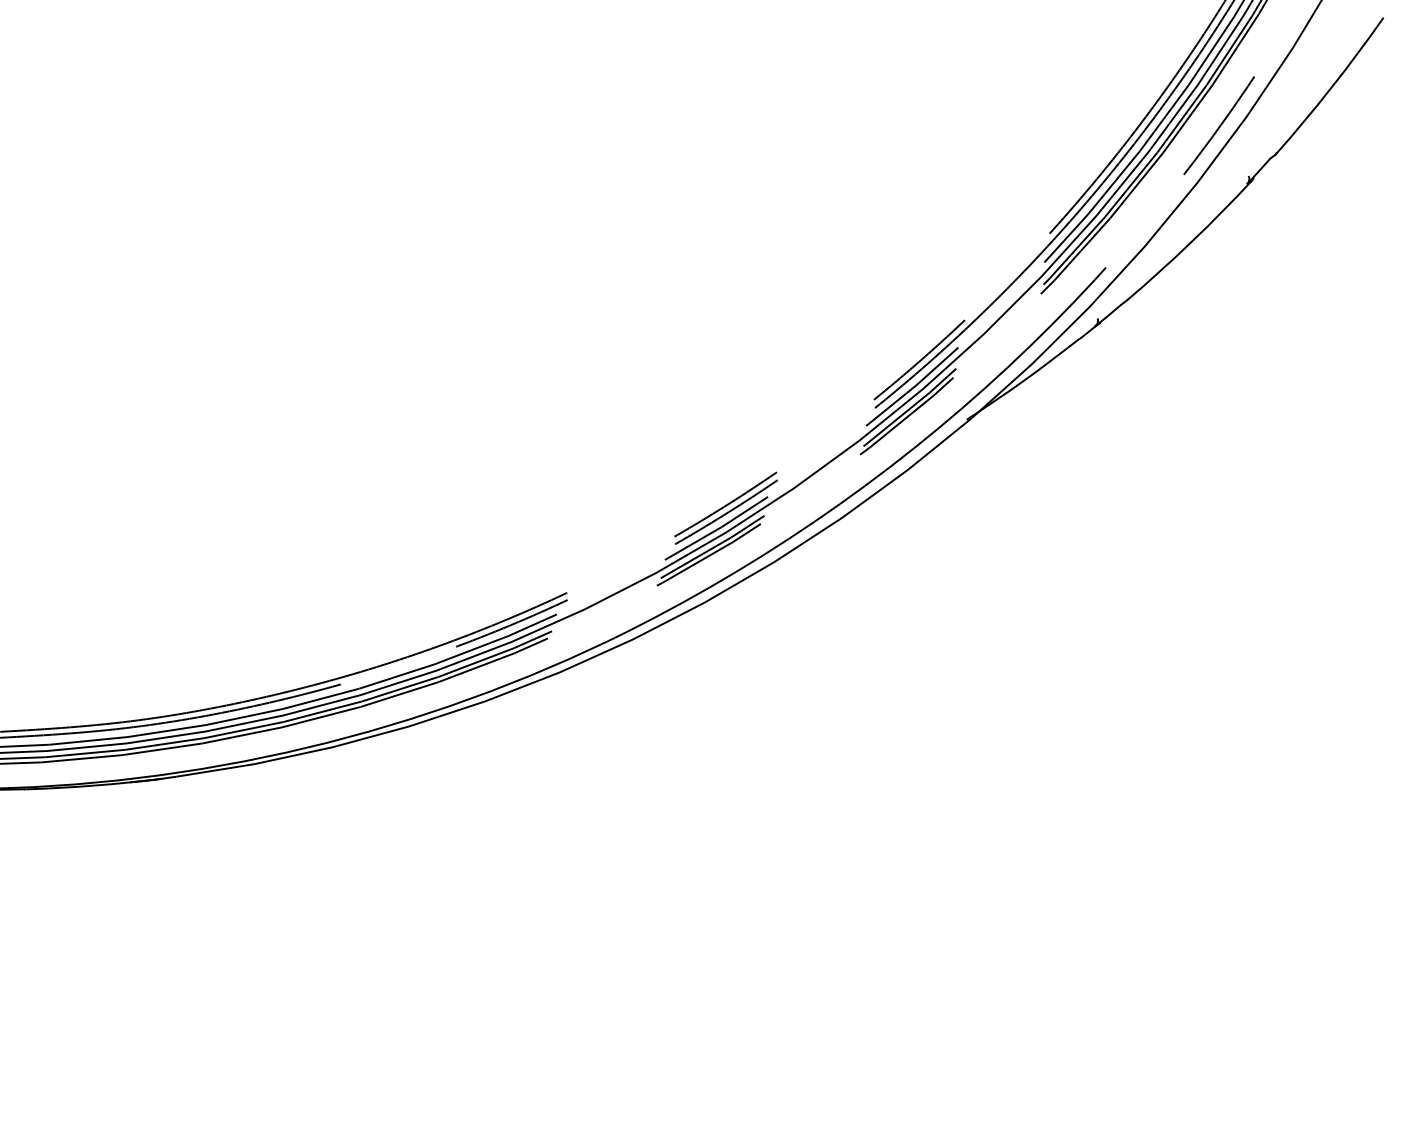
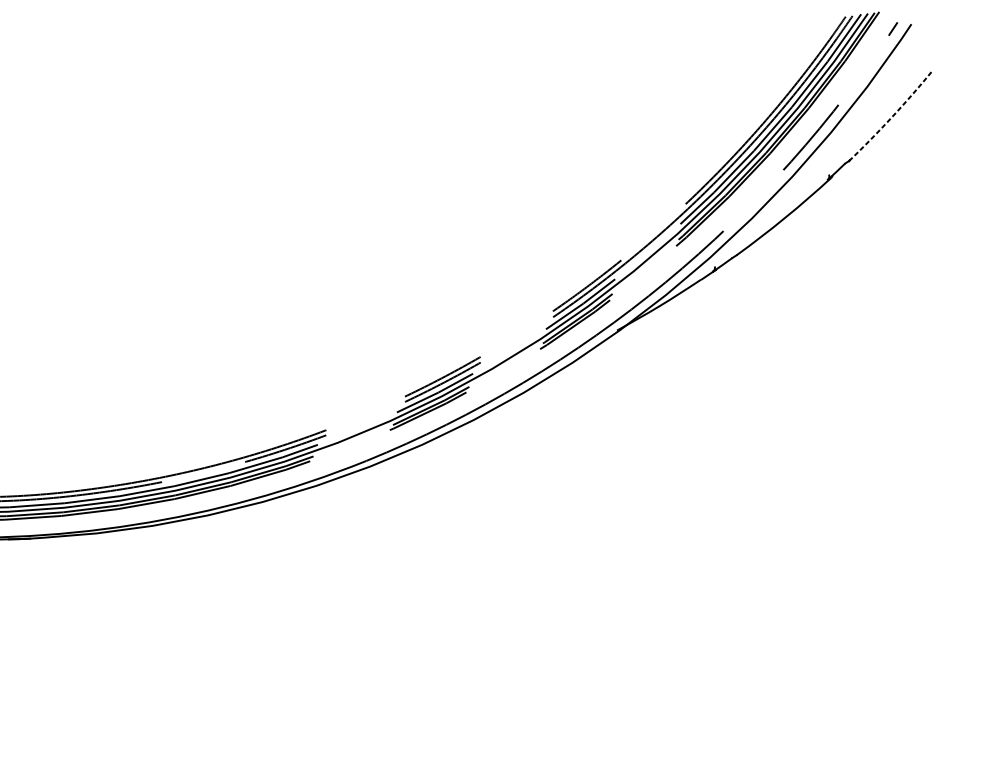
arc: (1331, 87) -> (892, 116), solid -> dashed

